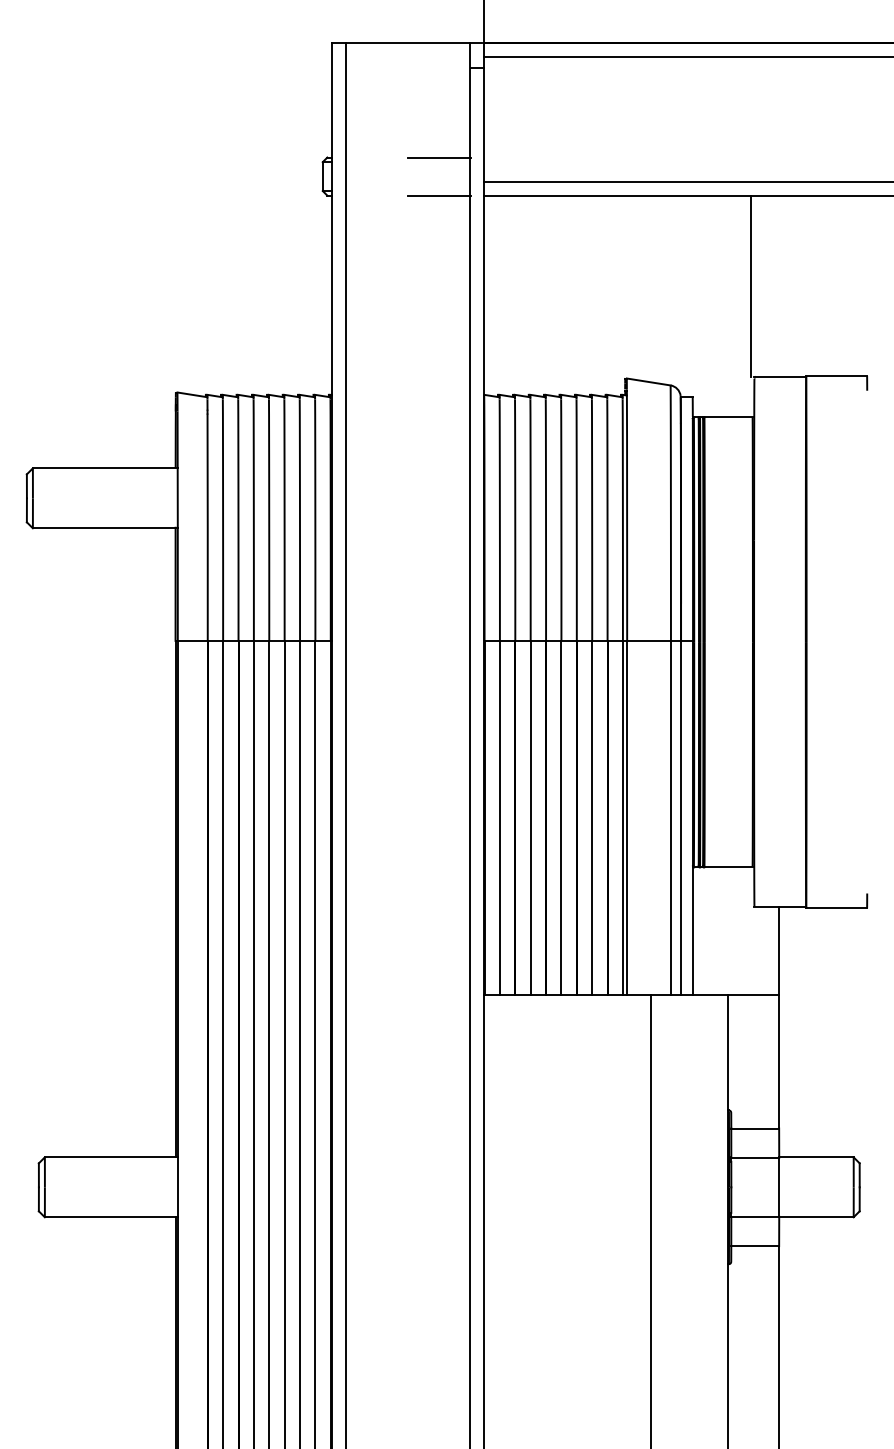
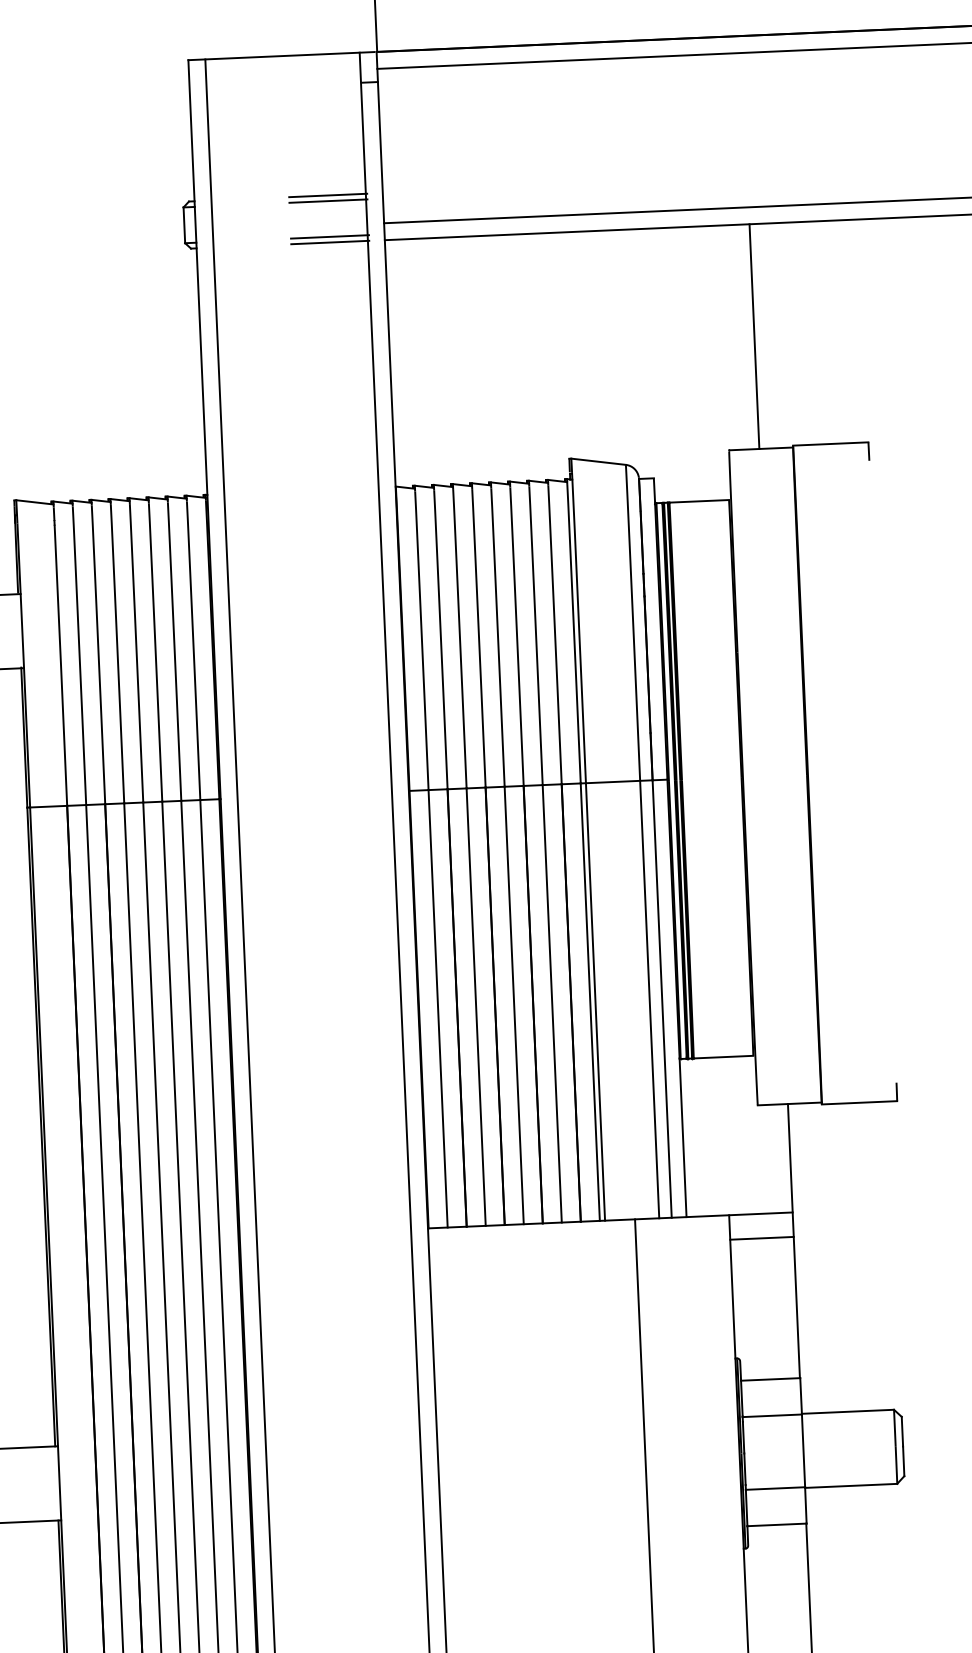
line: (439, 162) -> (327, 201), added
line: (439, 191) -> (329, 237), added
line: (750, 286) -> (753, 336), moved
line: (752, 1014) -> (761, 1238), added

